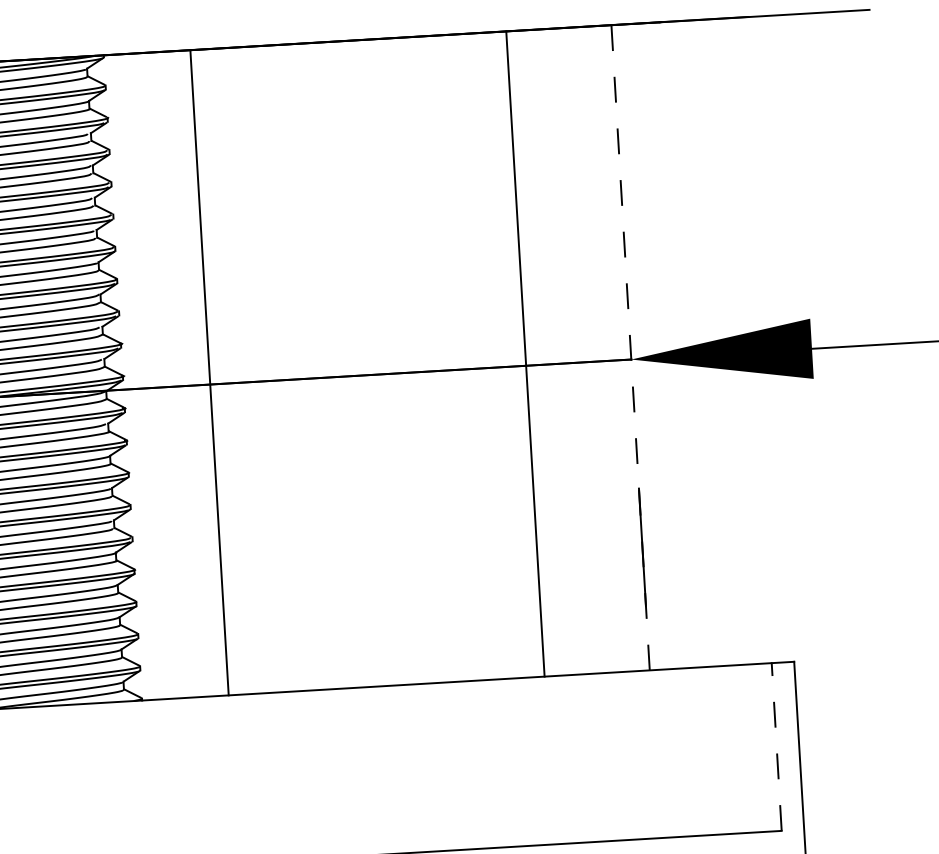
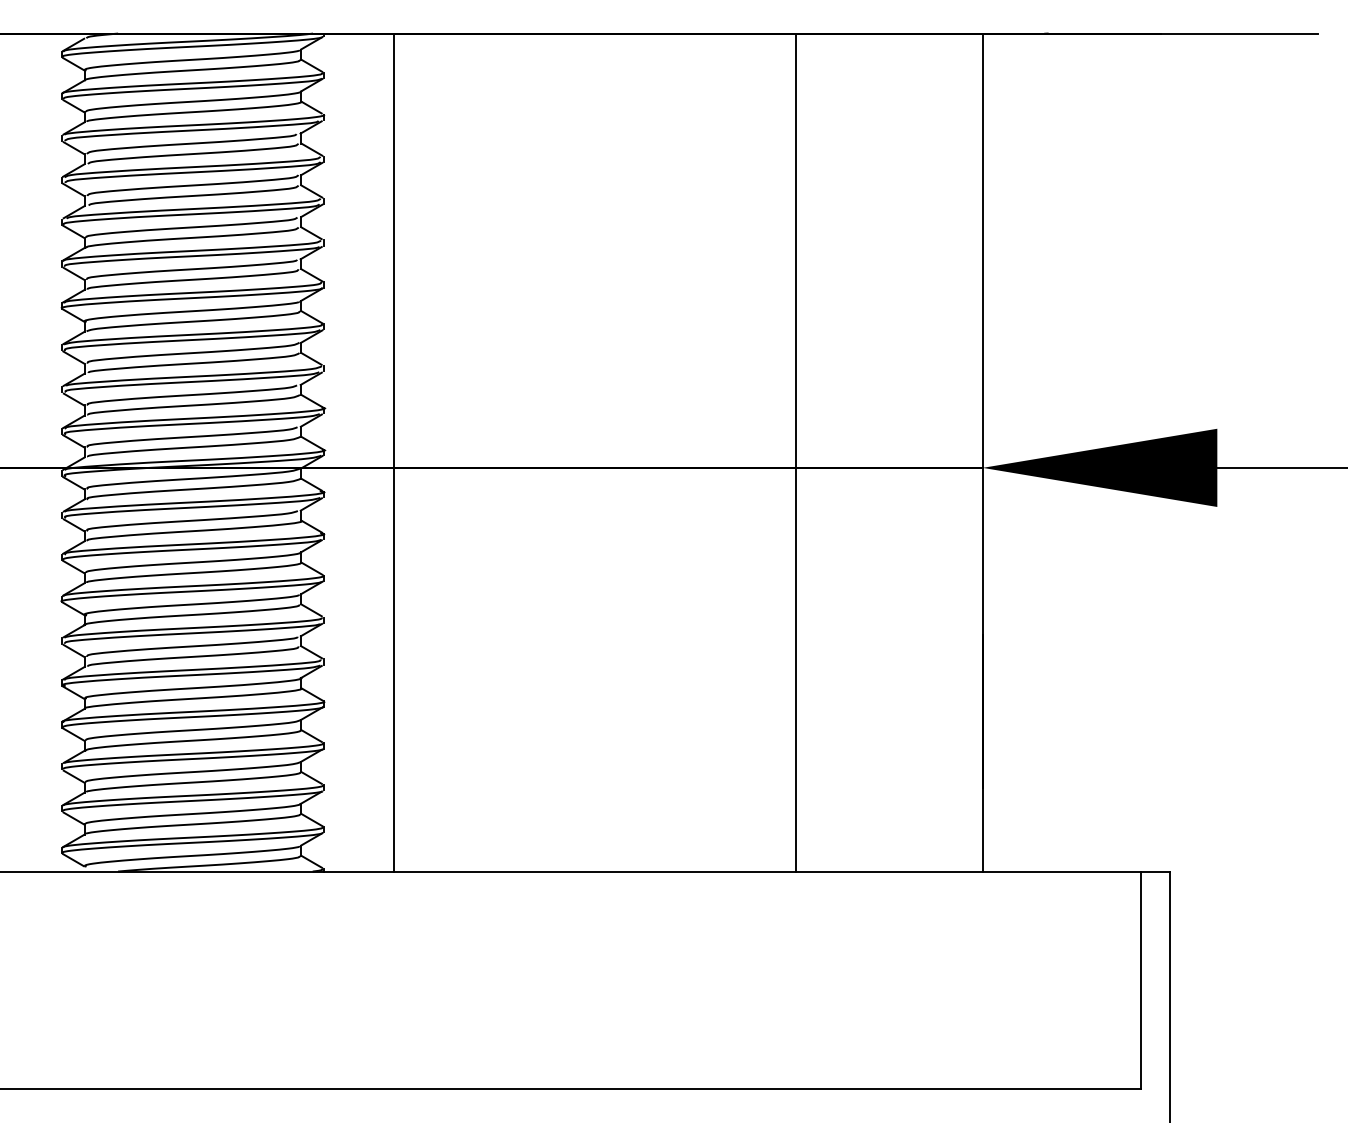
line: (630, 347) -> (982, 452), dashed -> solid
line: (525, 353) -> (796, 452), moved
line: (209, 372) -> (393, 452), moved
line: (777, 747) -> (1141, 980), dashed -> solid

